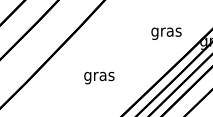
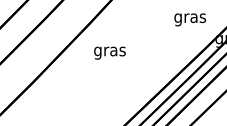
text: (166, 33) -> (190, 19), moved
text: (98, 77) -> (109, 52), moved

